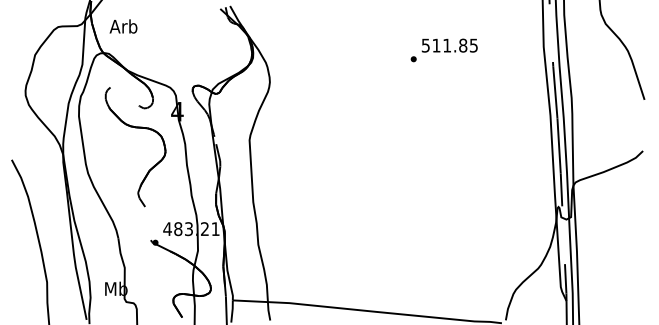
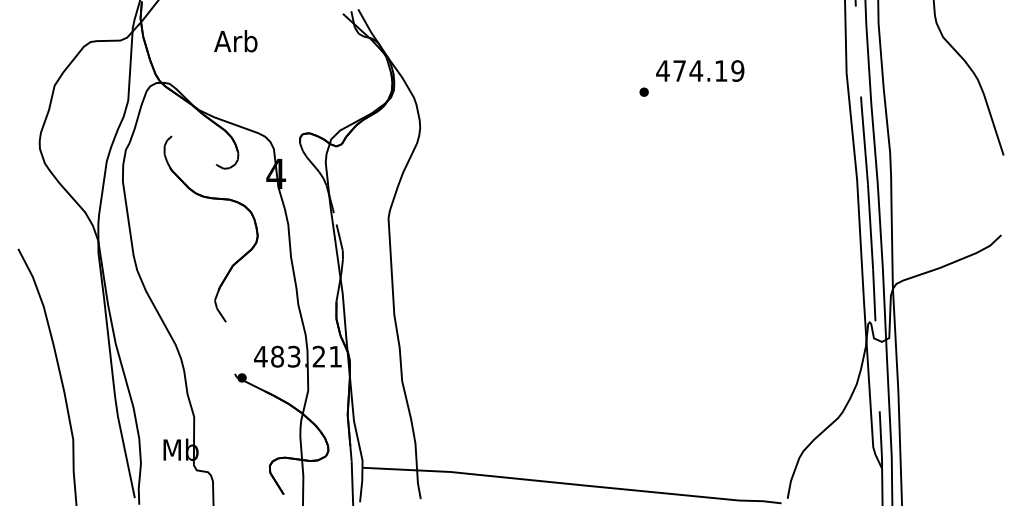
text: (123, 26) -> (235, 41), moved
text: (449, 45) -> (699, 70), 511.85 -> 474.19

